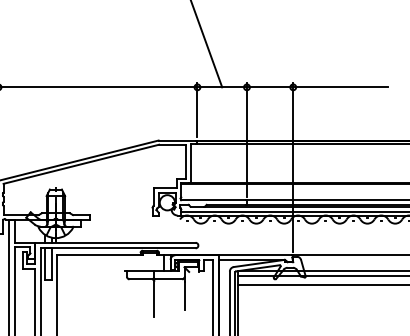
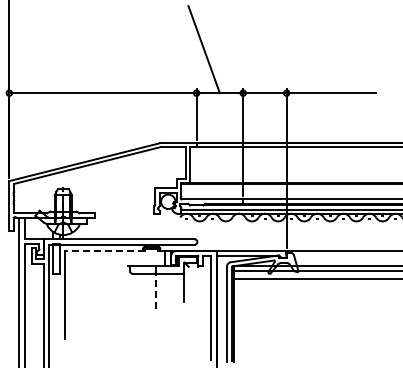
line: (99, 255) -> (104, 251), solid -> dashed
line: (154, 298) -> (156, 291), solid -> dashed

